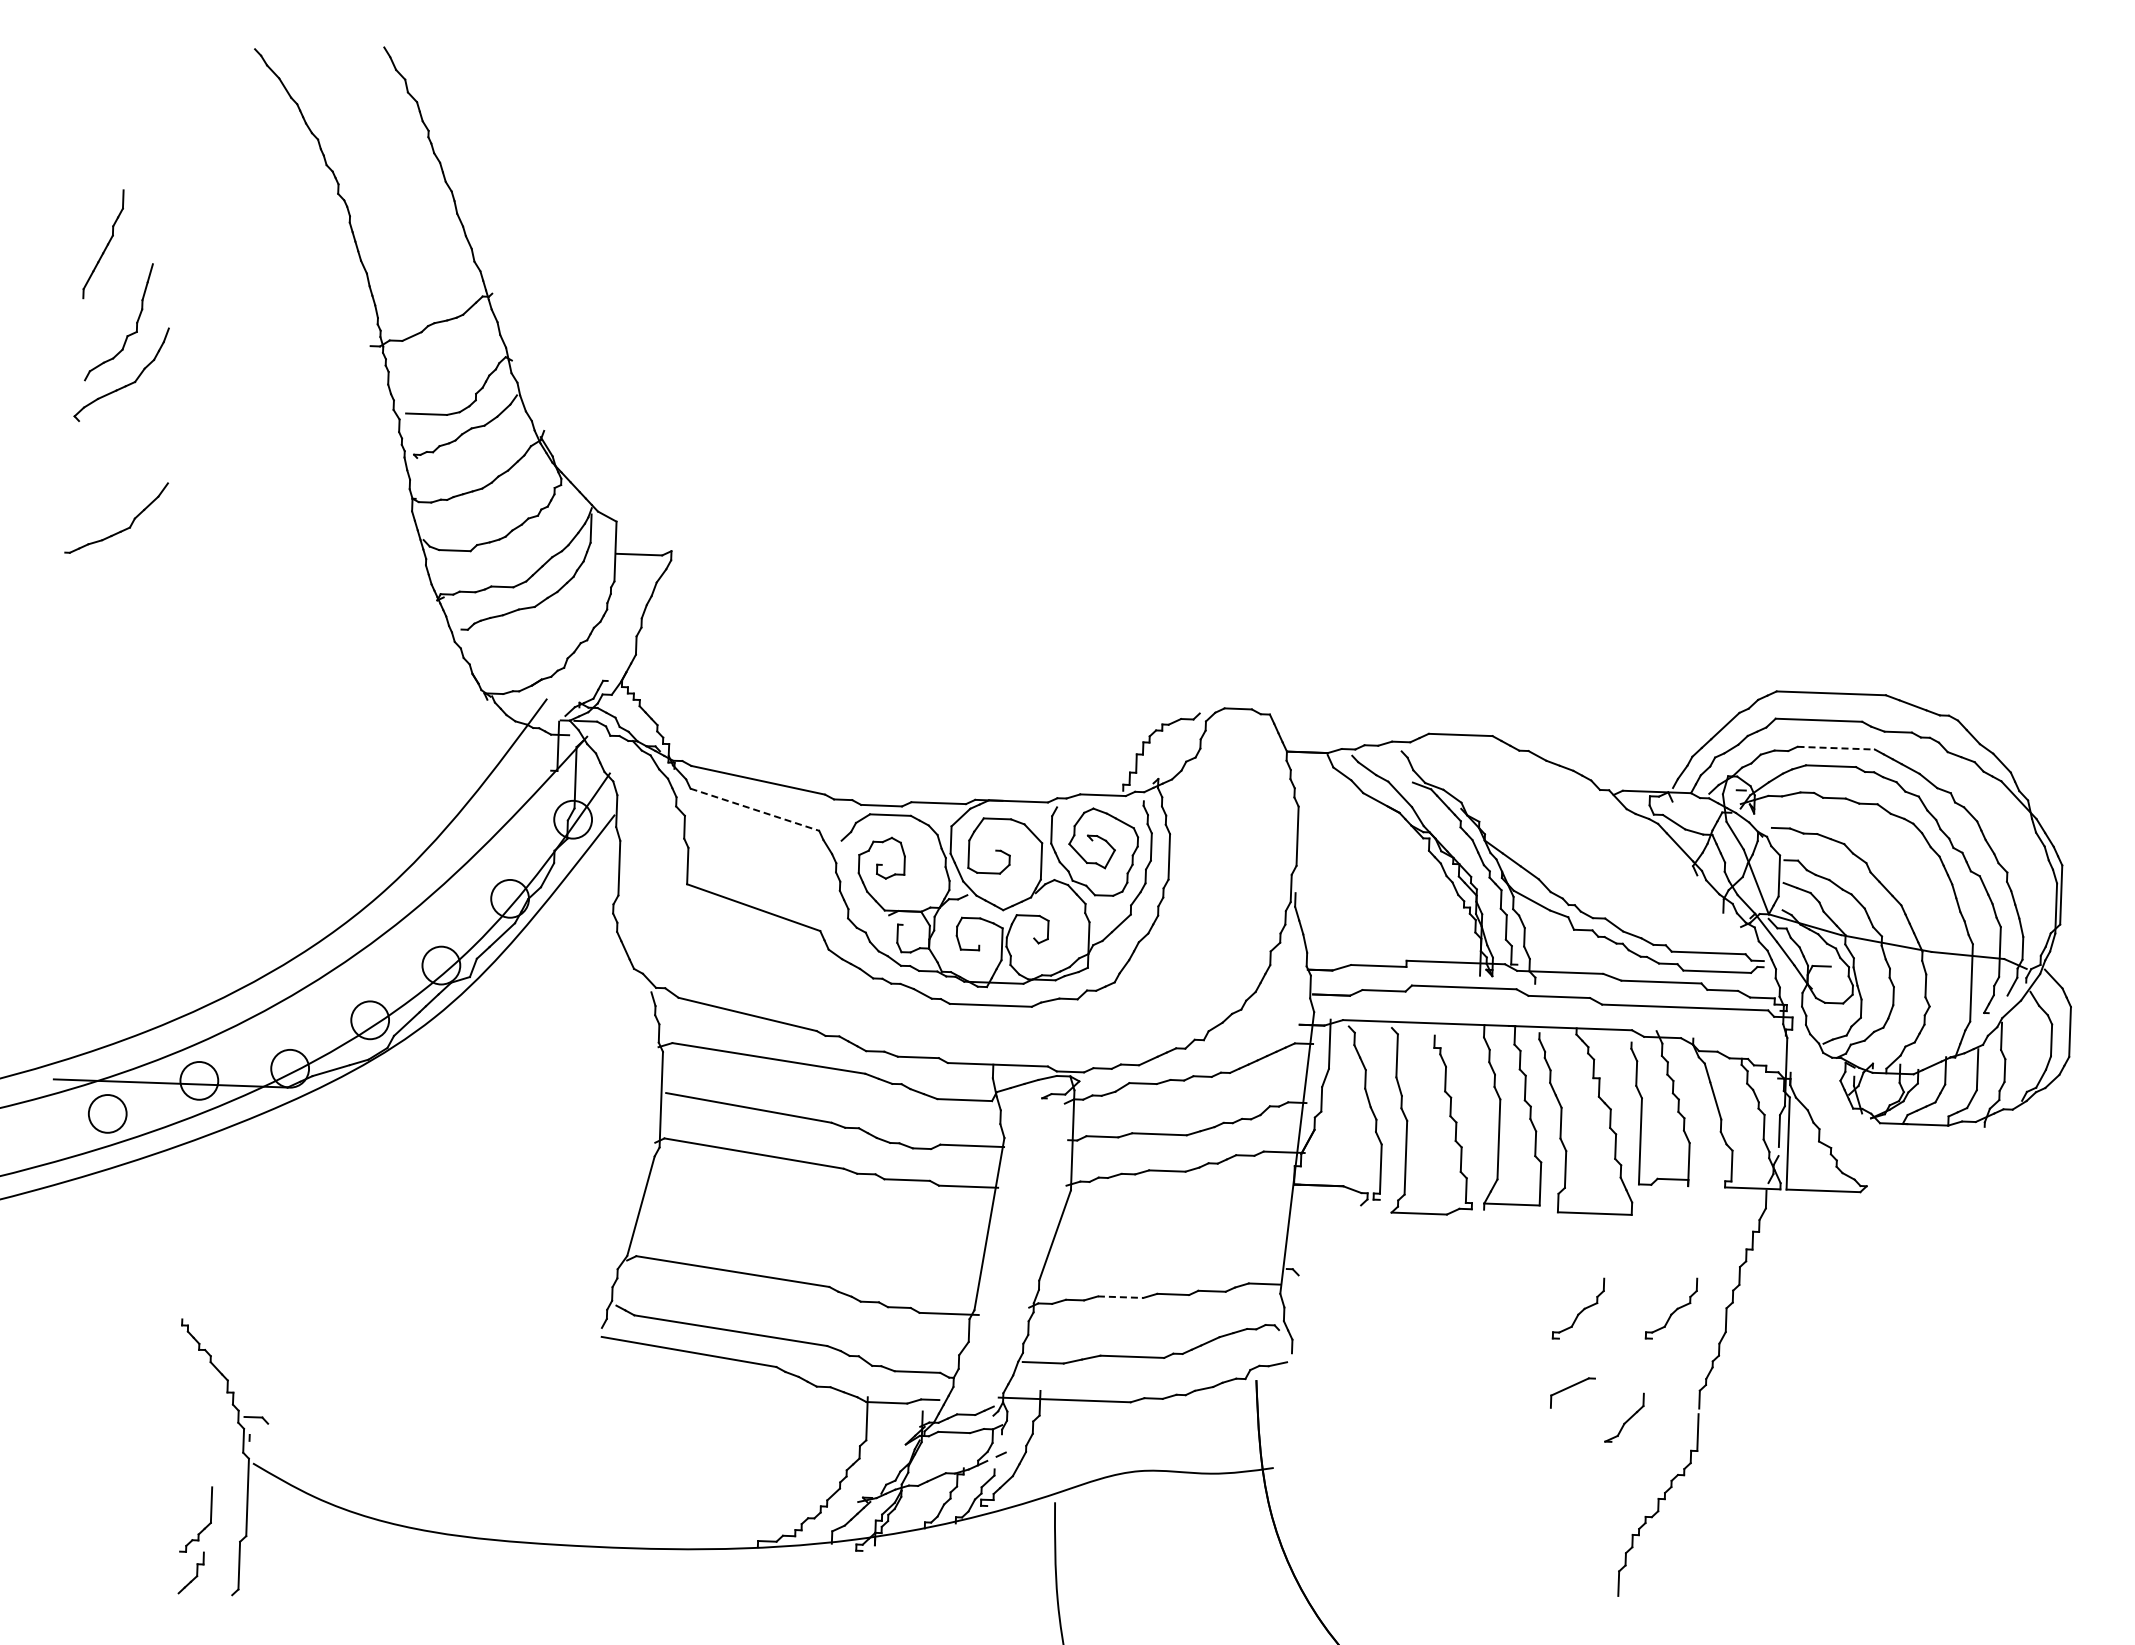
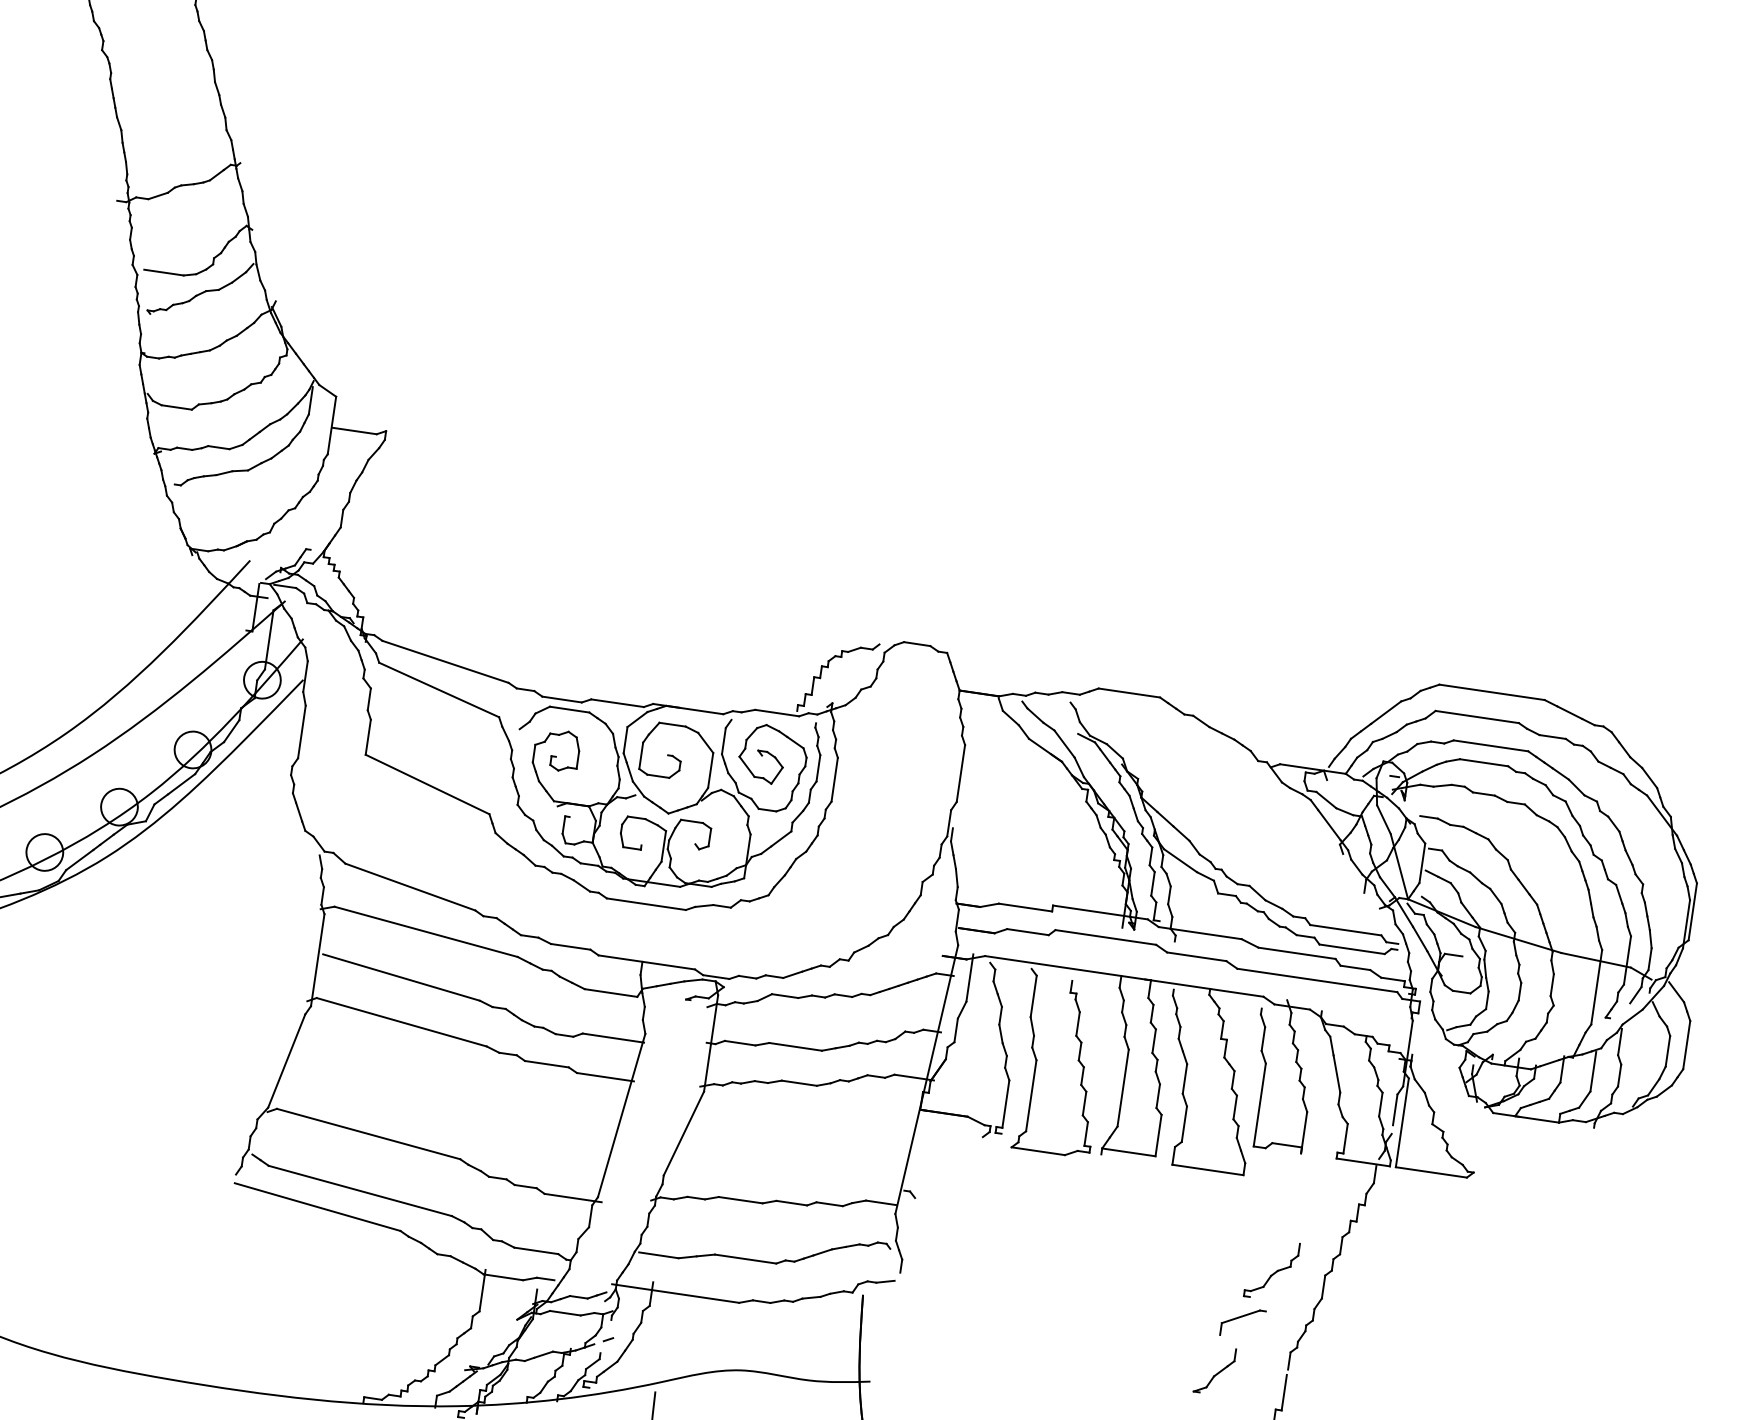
line: (1836, 748) -> (1491, 746), dashed -> solid
line: (754, 809) -> (438, 689), dashed -> solid
line: (1120, 1297) -> (740, 1200), dashed -> solid
part: (1578, 1308) -> (1182, 1259), removed
part: (1572, 1392) -> (1242, 1322), moved

